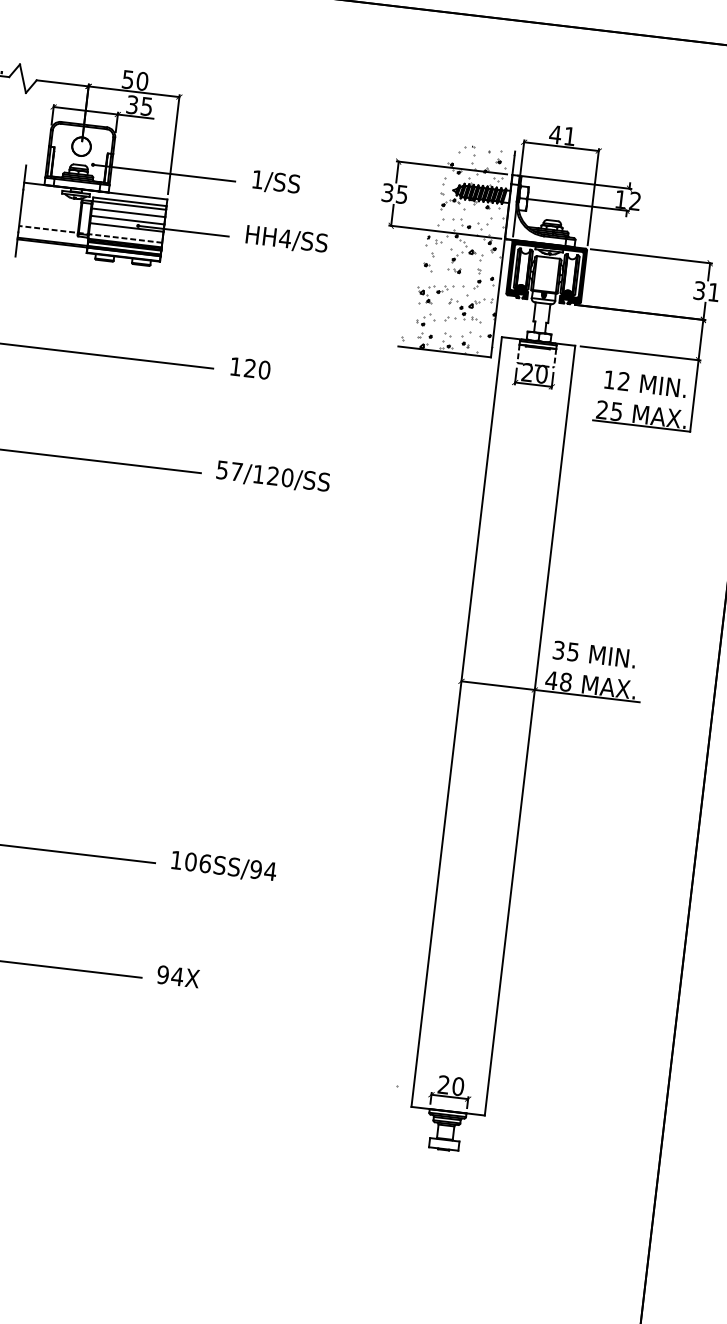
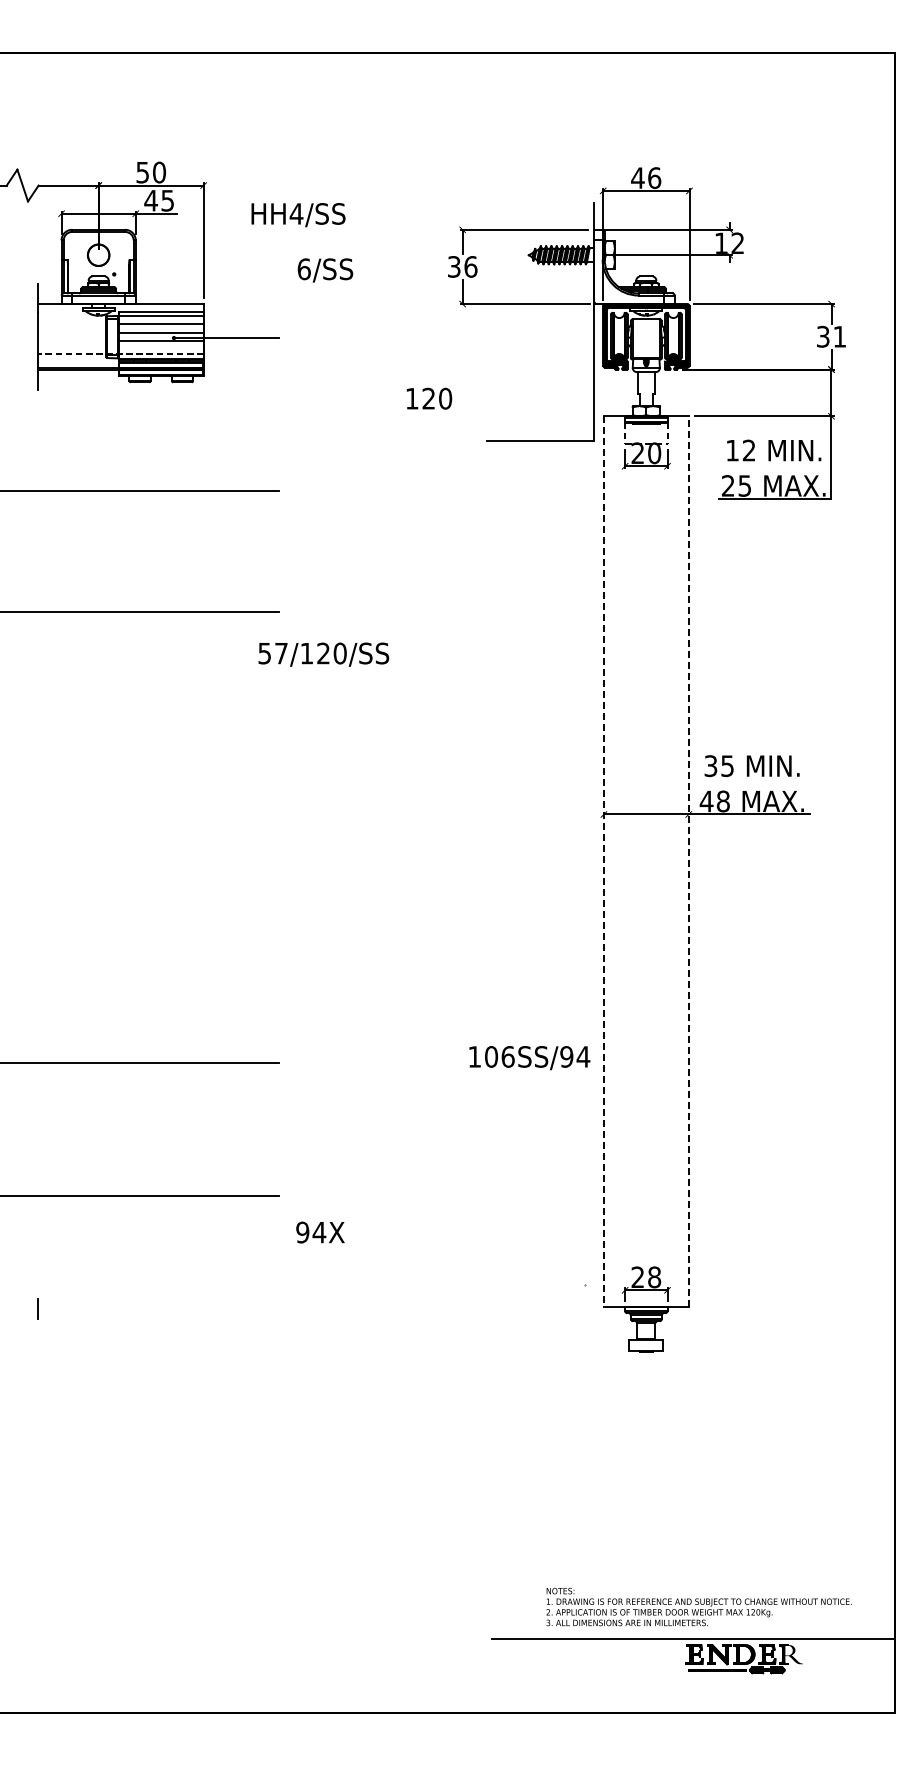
text: (131, 104) -> (150, 200), 35 -> 45
text: (569, 135) -> (654, 177), 41 -> 46
line: (164, 173) -> (196, 274), removed
text: (257, 179) -> (303, 269), 1/SS -> 6/SS
text: (401, 194) -> (470, 266), 35 -> 36
text: (286, 240) -> (298, 215), moved
hatch: (457, 248) -> (541, 321), removed
text: (250, 368) -> (429, 398), moved
text: (273, 476) -> (323, 654), moved
line: (456, 722) -> (603, 862), solid -> dashed
line: (529, 730) -> (688, 861), solid -> dashed
text: (223, 867) -> (529, 1058), moved
text: (178, 976) -> (320, 1232), moved
text: (458, 1085) -> (654, 1276), 20 -> 28

